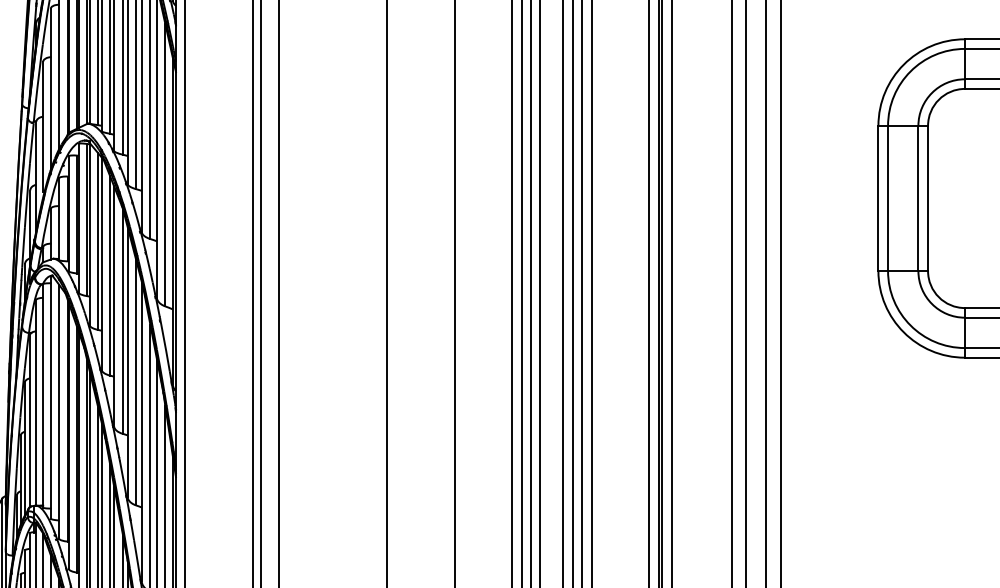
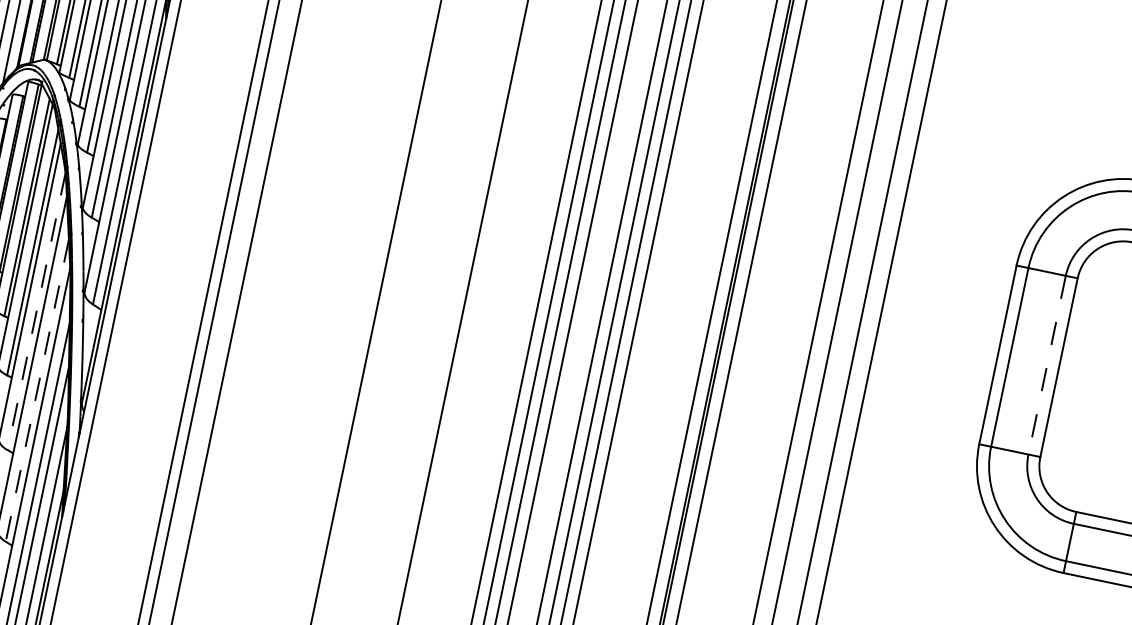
line: (918, 198) -> (1047, 365), solid -> dashed
line: (122, 320) -> (36, 310), solid -> dashed
line: (136, 382) -> (37, 390), solid -> dashed

